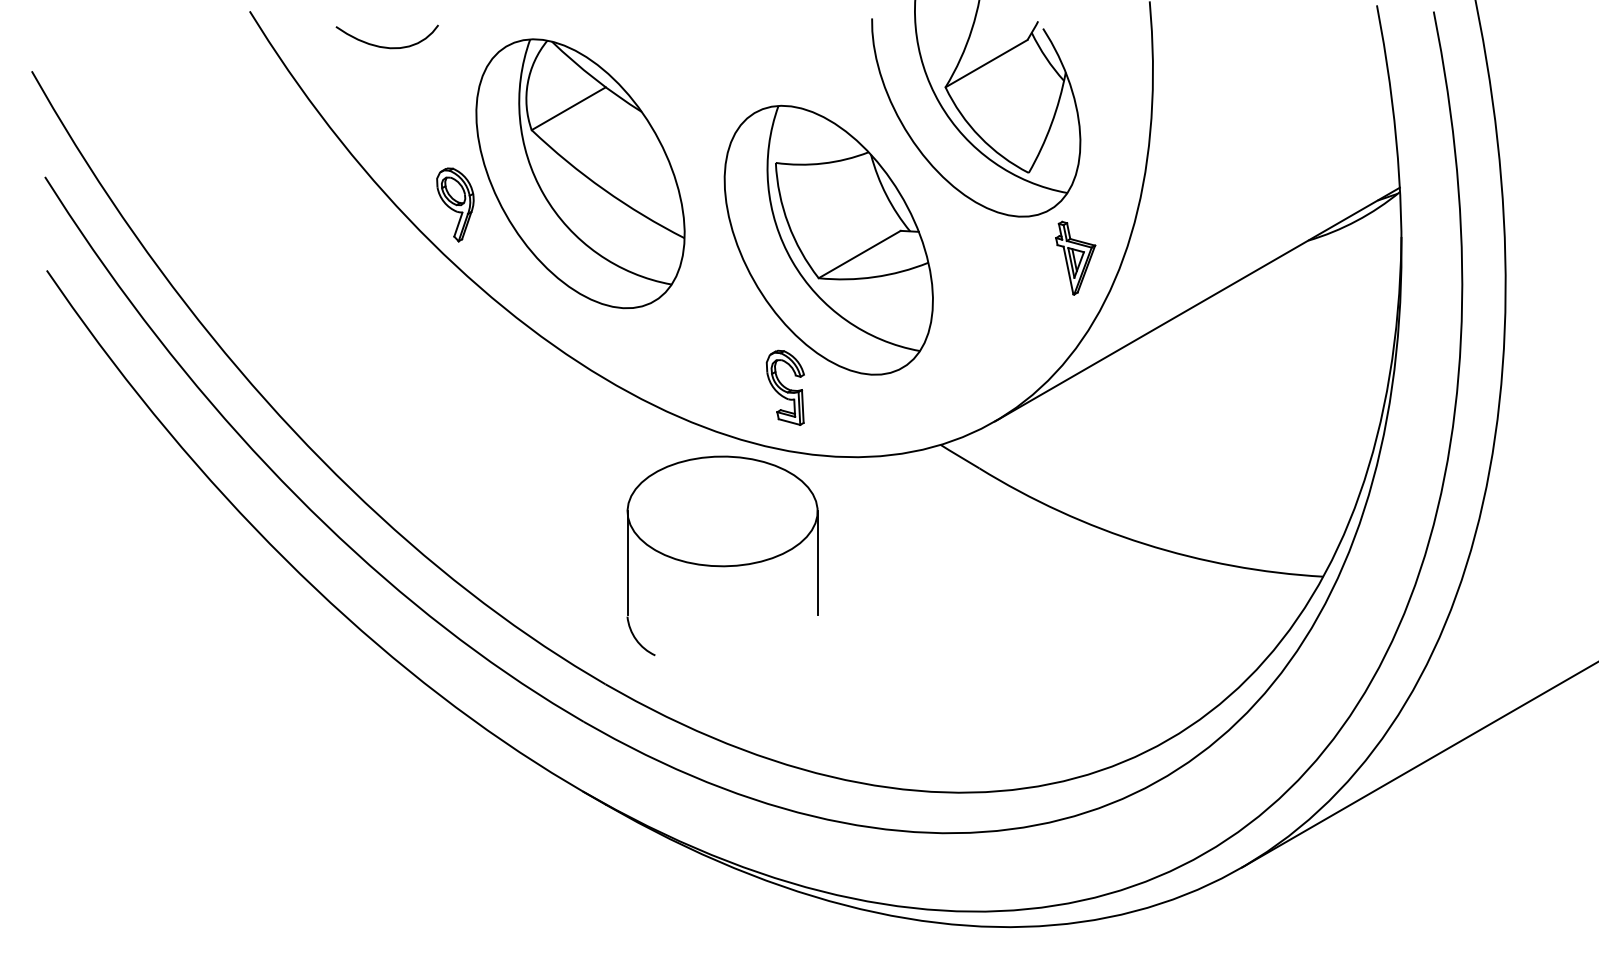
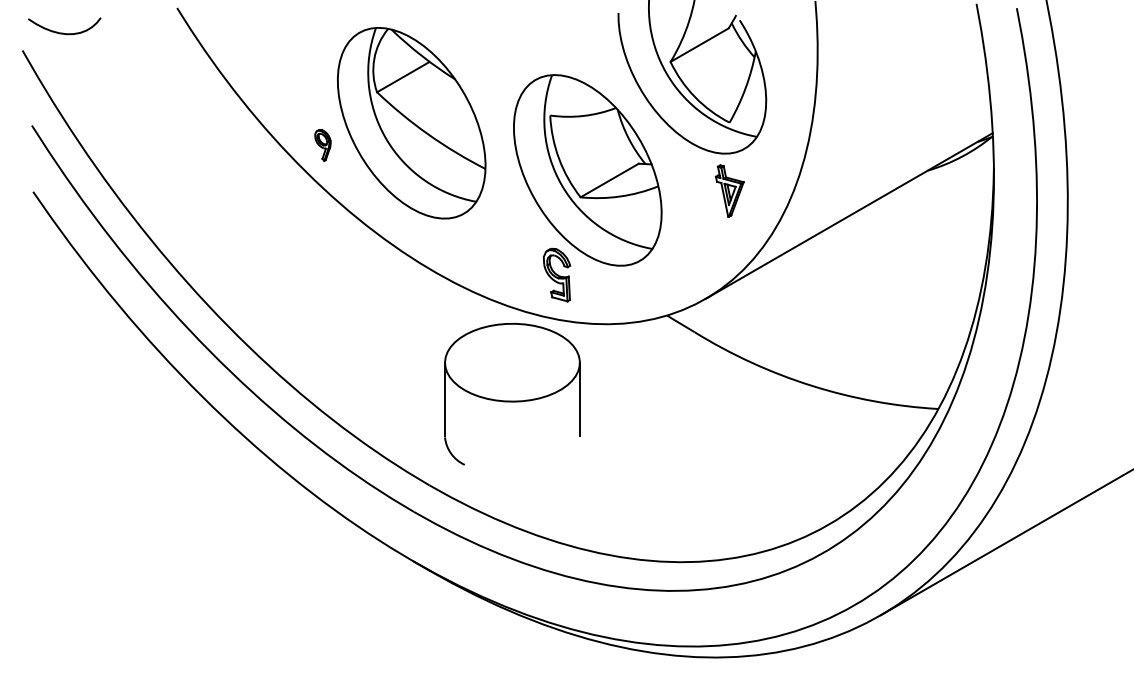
curve: (385, 45) -> (63, 32), moved
part: (454, 205) -> (322, 145), size x0.6
part: (1075, 257) -> (729, 190), moved

